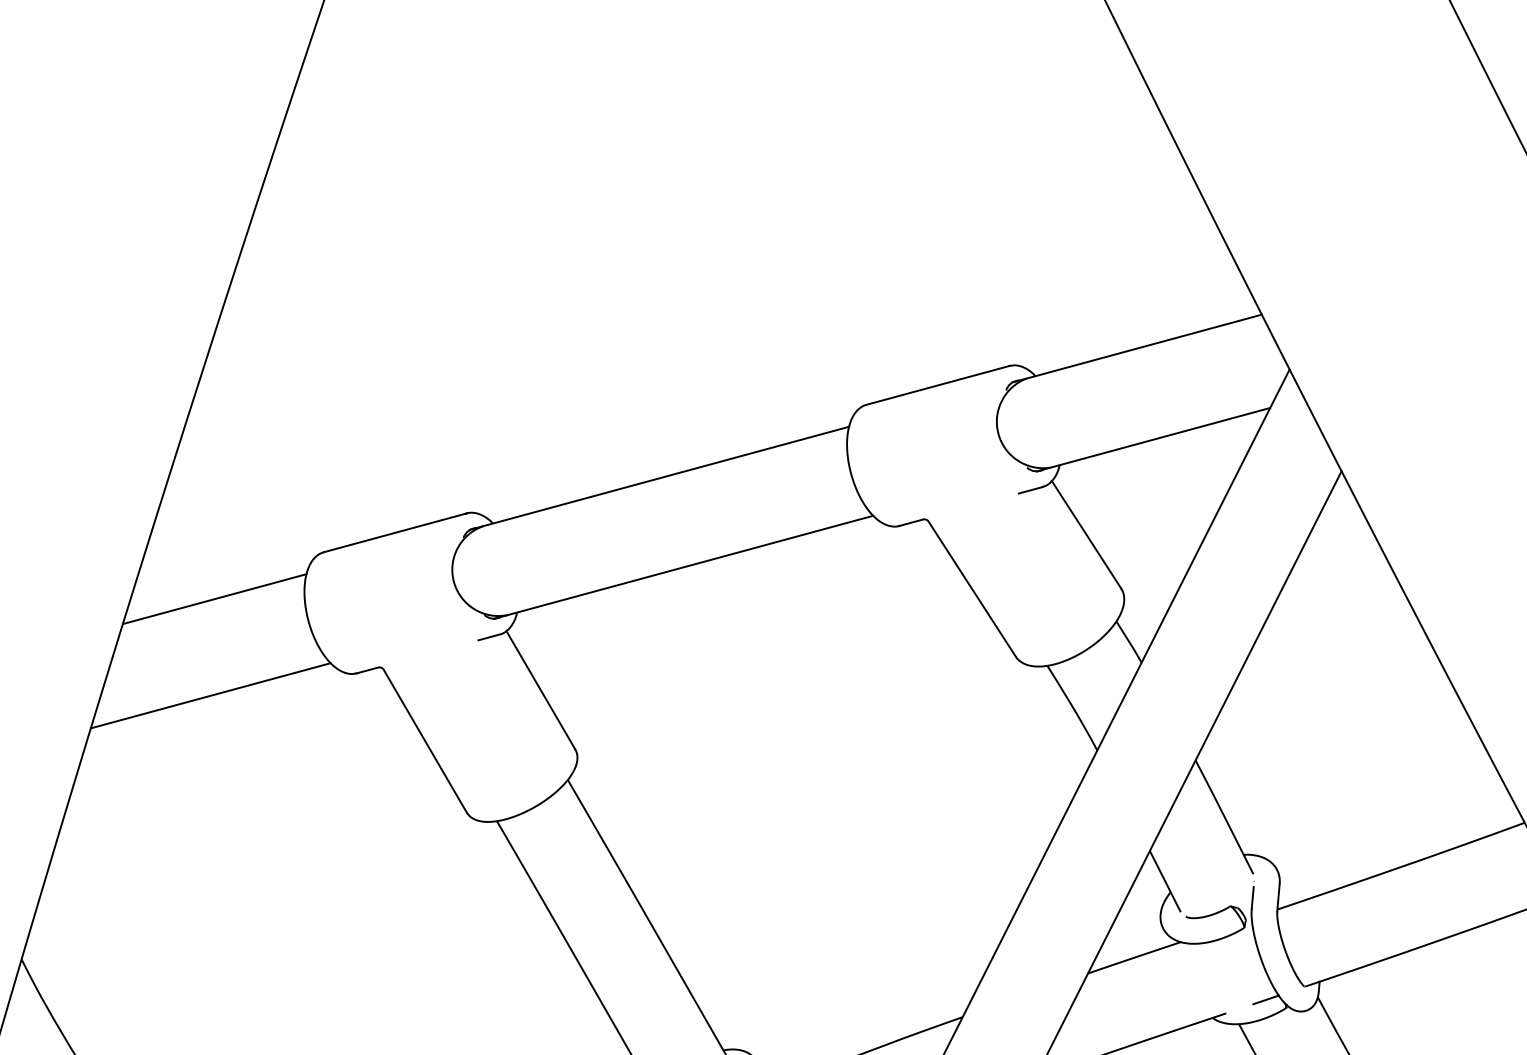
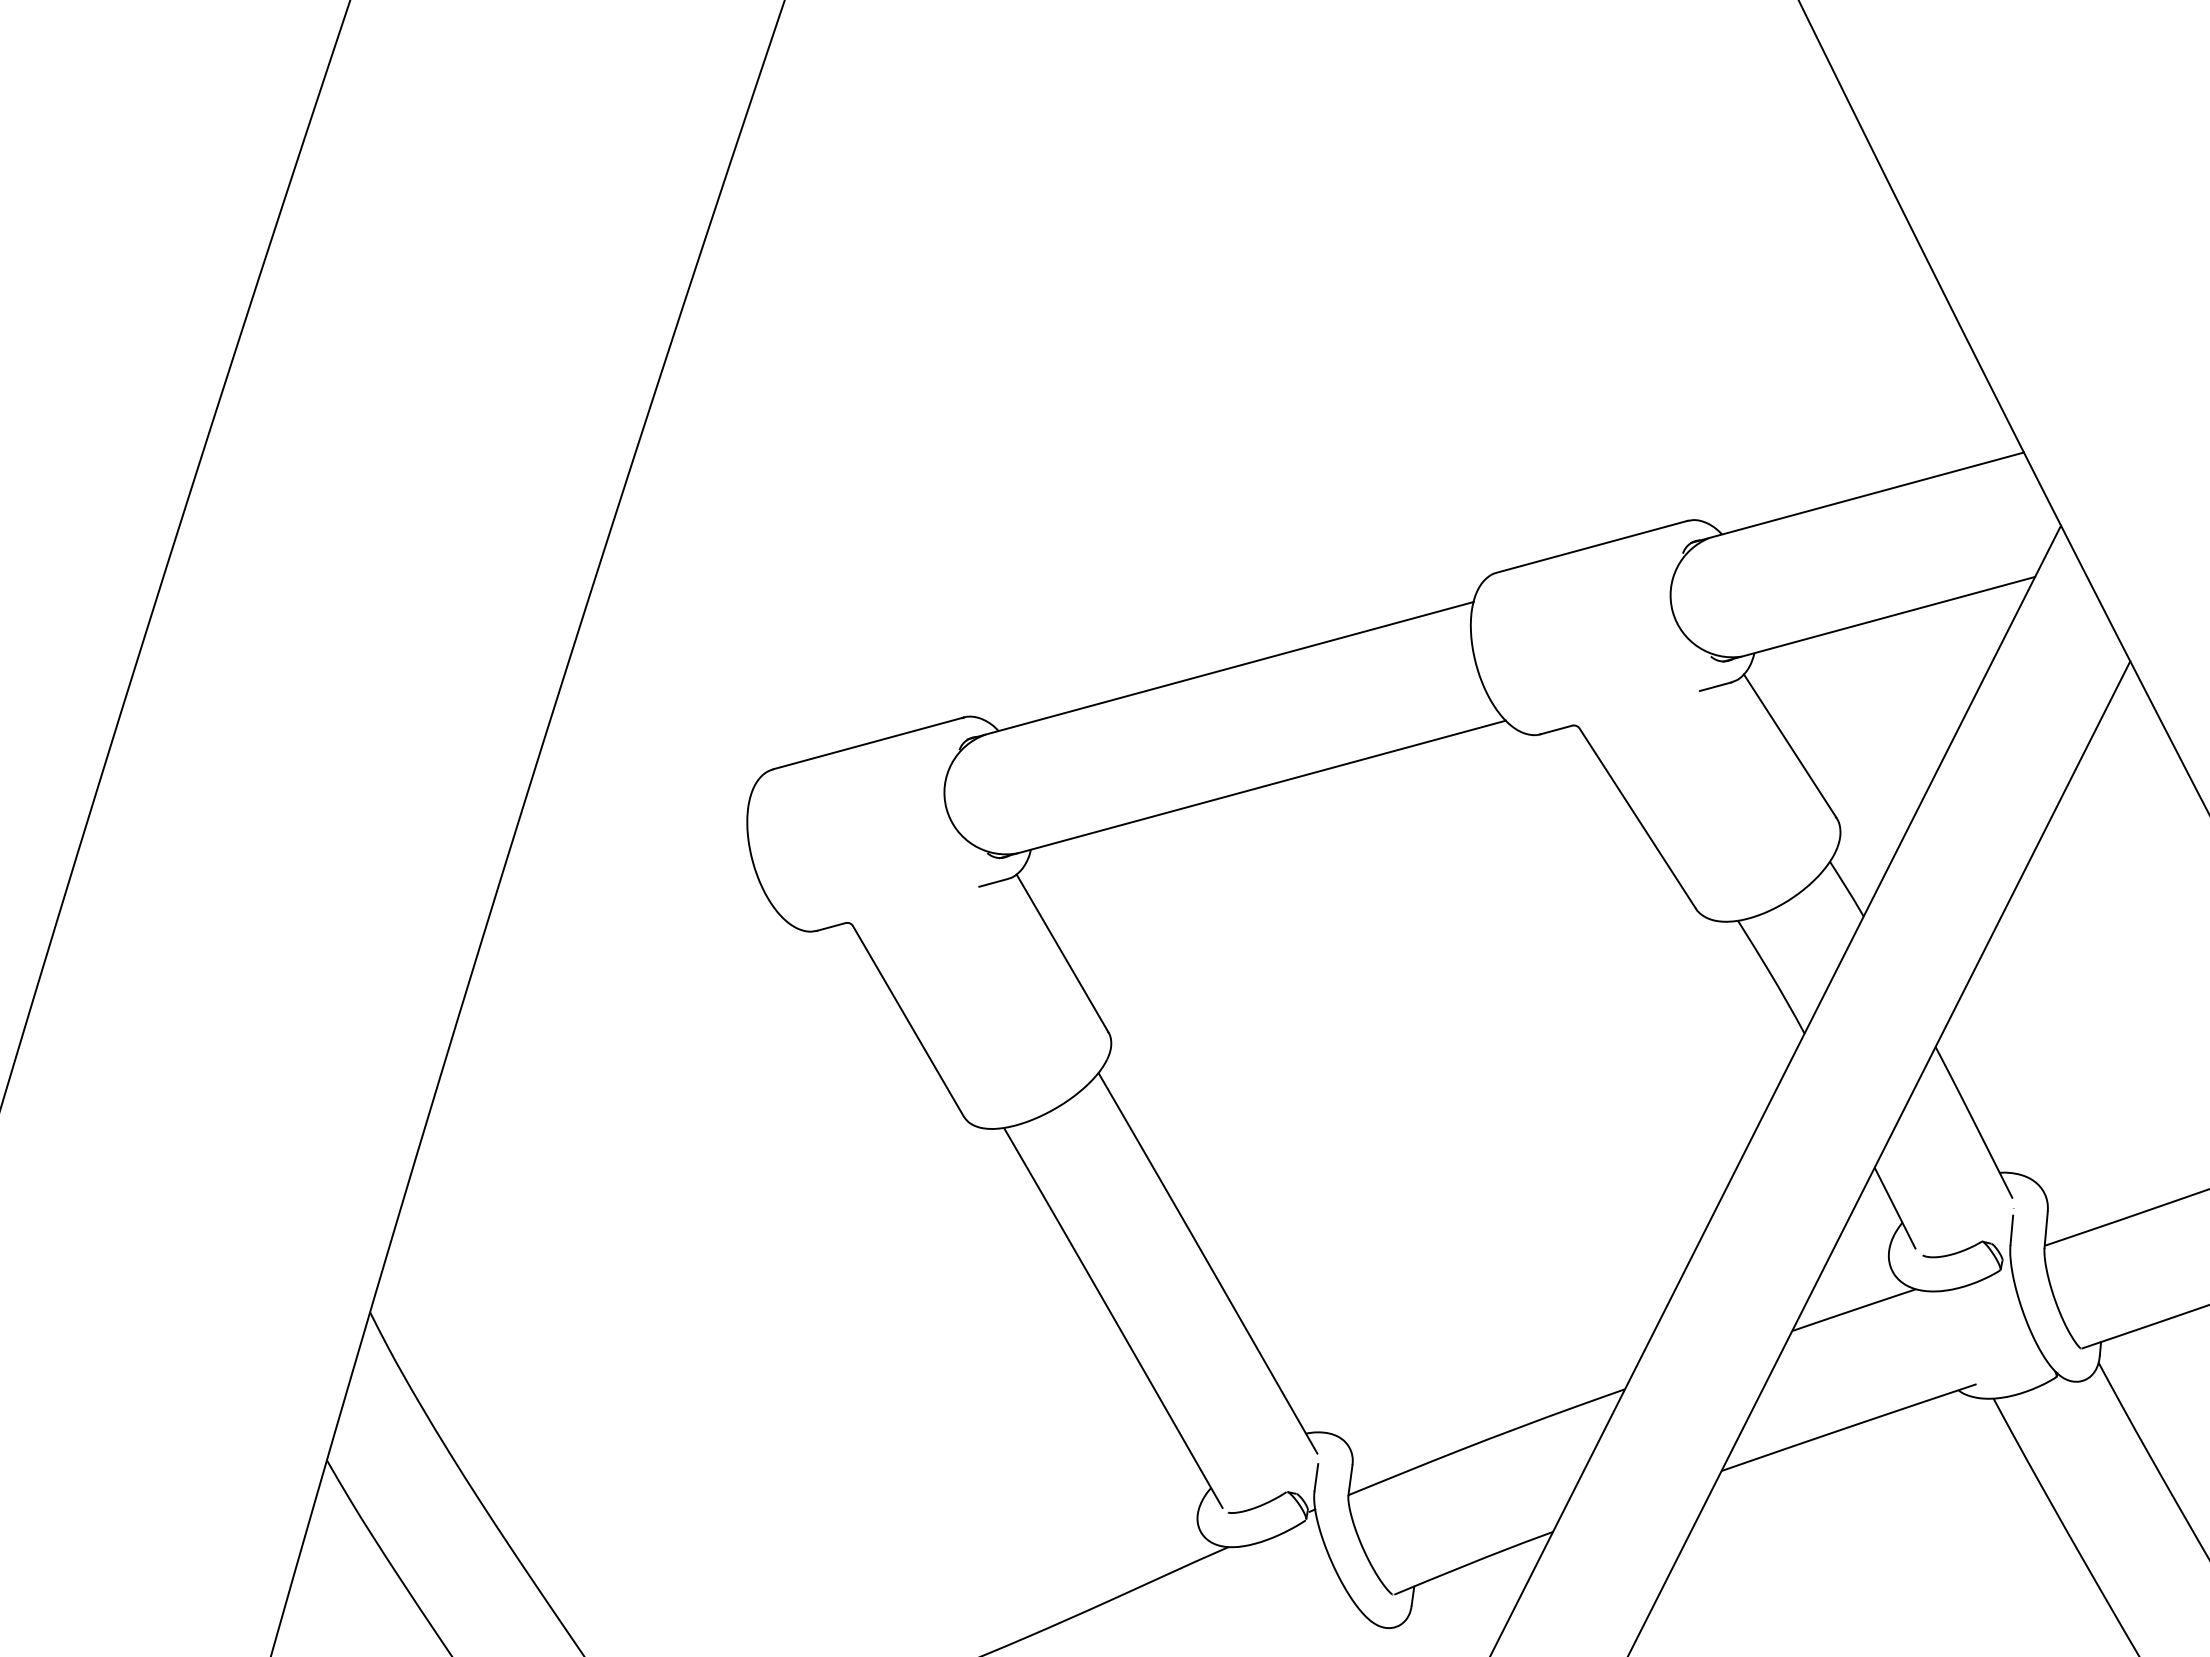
line: (214, 598) -> (627, 831), removed
line: (210, 695) -> (622, 960), removed
line: (1266, 1000) -> (2029, 1366), removed

